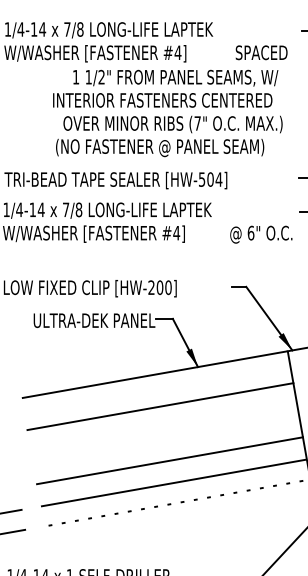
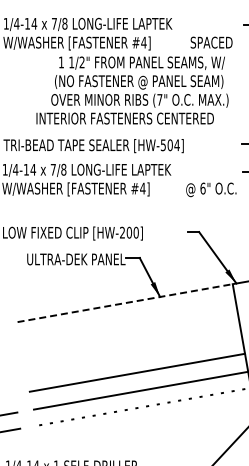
text: (163, 102) -> (132, 82), INTERIOR FASTENERS CENTERED -> (NO FASTENER @ PANEL SEAM)
text: (154, 147) -> (124, 119), (NO FASTENER @ PANEL SEAM) -> INTERIOR FASTENERS CENTERED
line: (155, 375) -> (125, 303), solid -> dashed
line: (160, 406) -> (129, 328), removed

